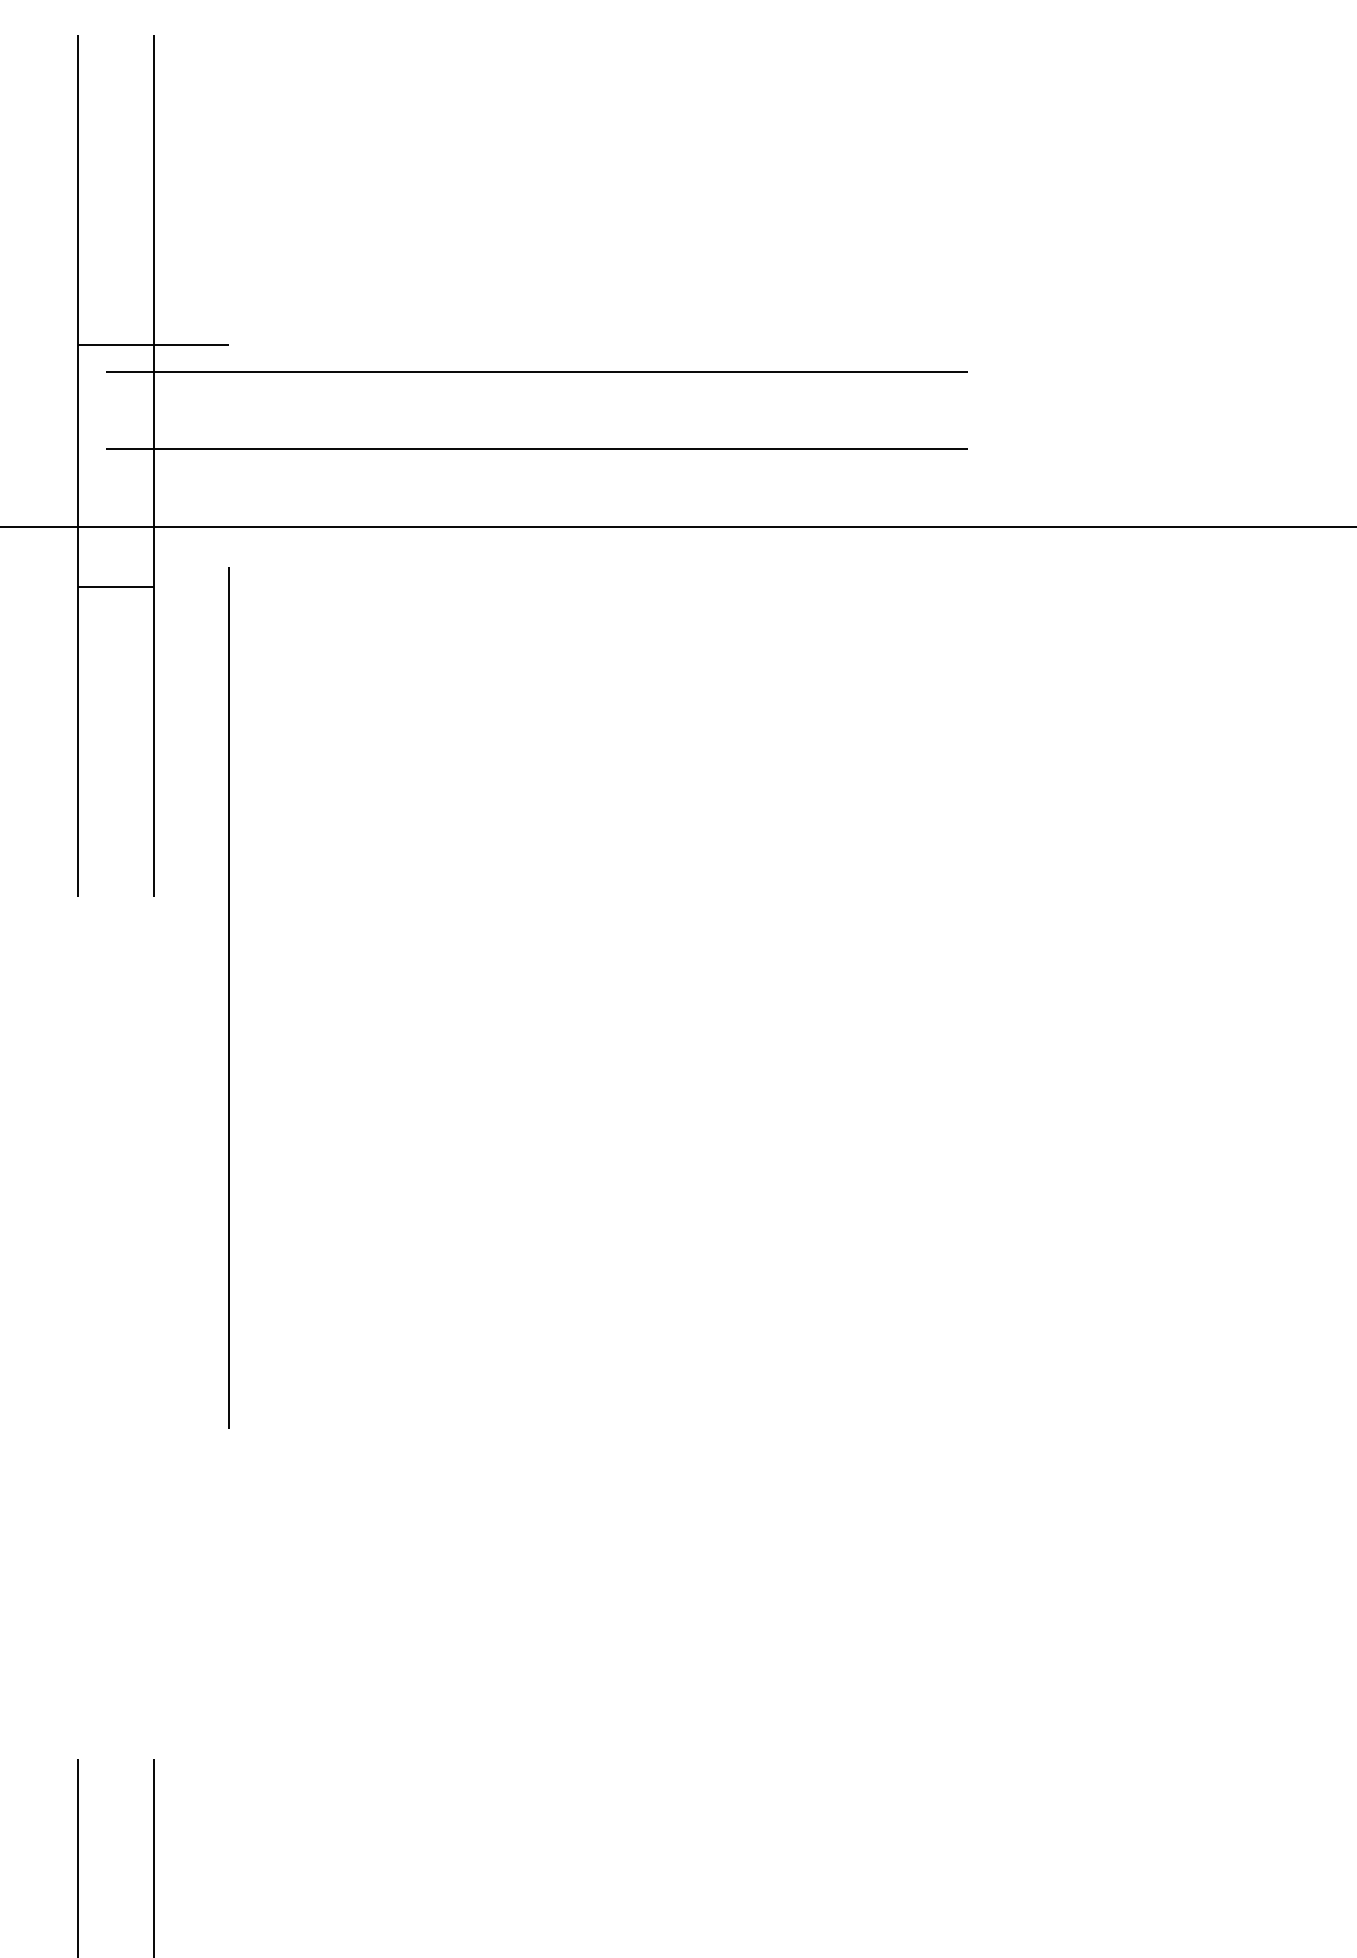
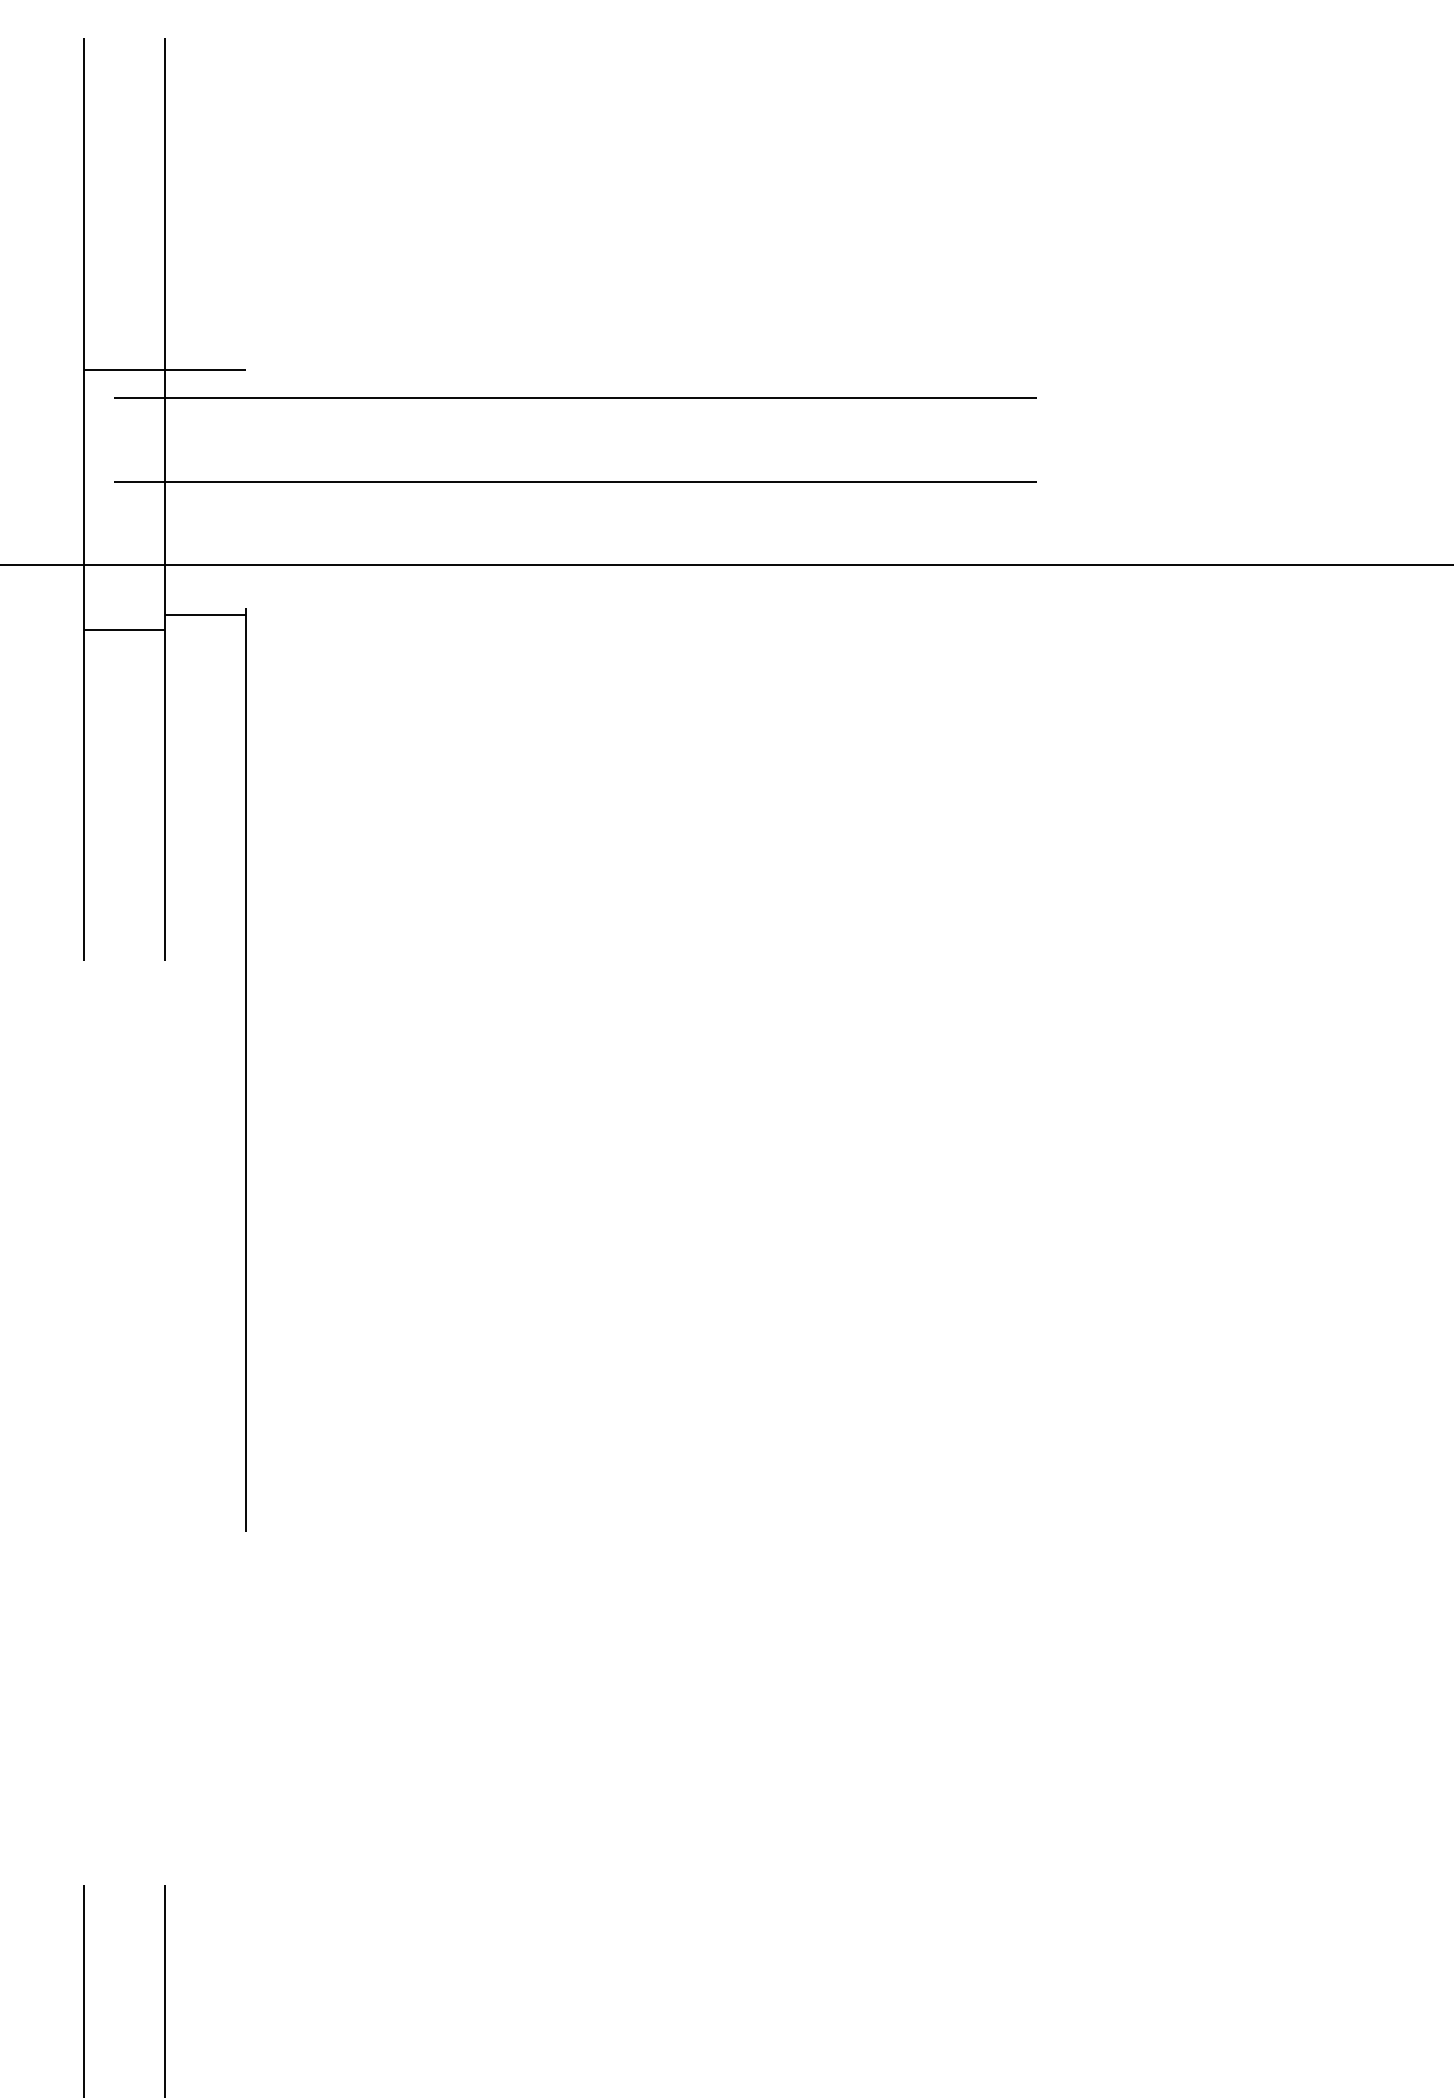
line: (190, 574) -> (204, 615), added

